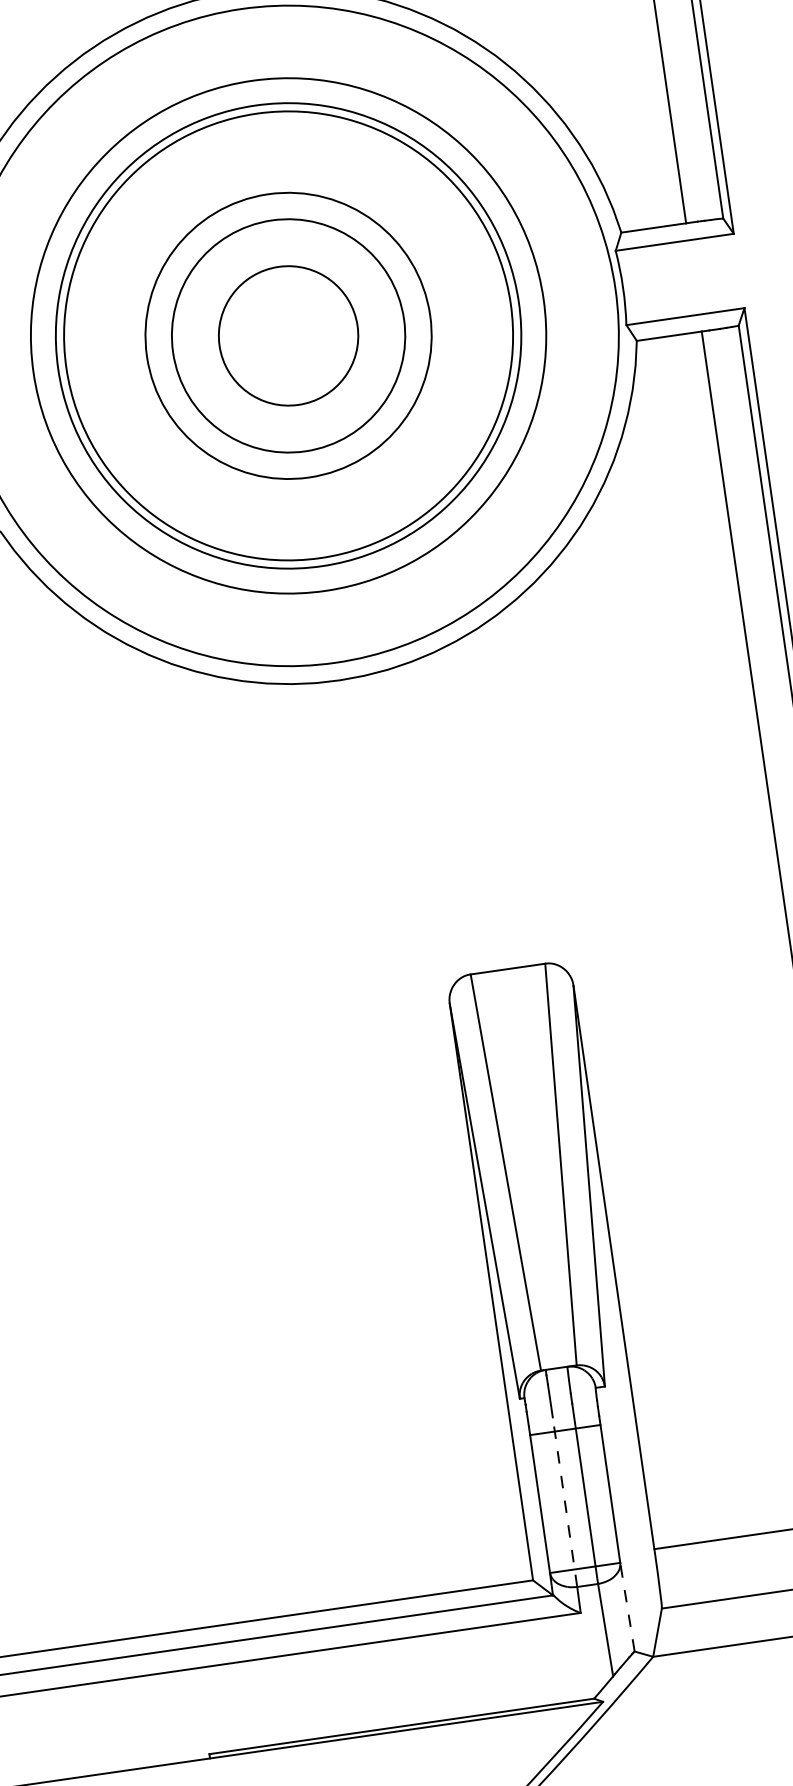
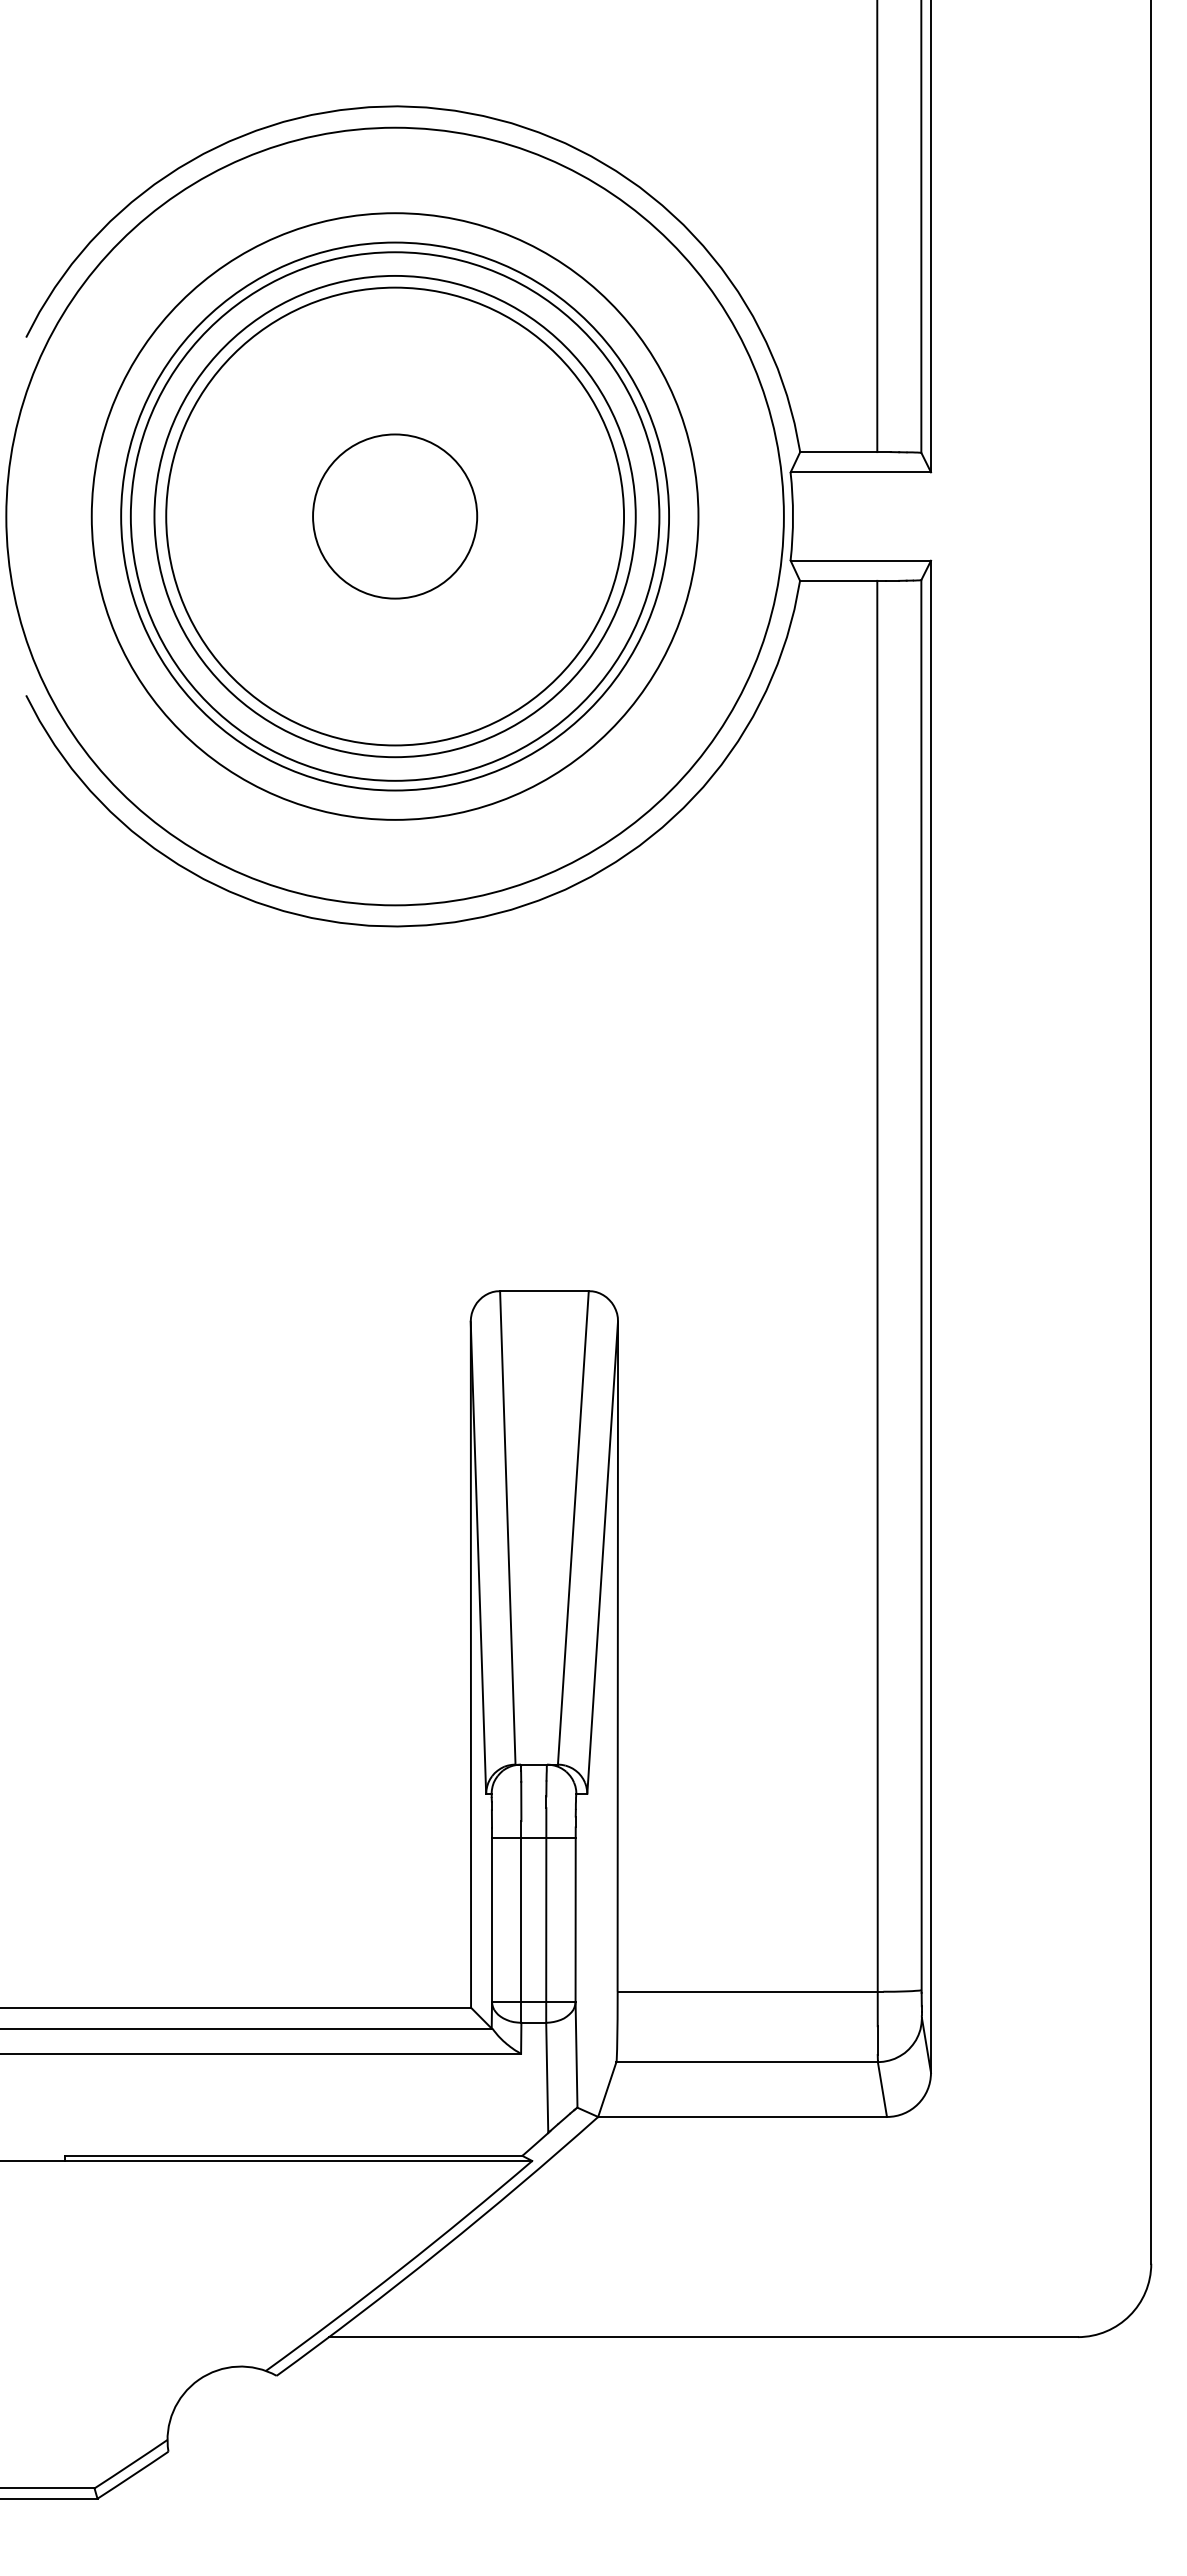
circle: (288, 335) -> (394, 516), size x1.43
circle: (288, 335) -> (395, 516), size x1.67
line: (565, 1501) -> (521, 1921), dashed -> solid
line: (627, 1606) -> (576, 2054), dashed -> solid

